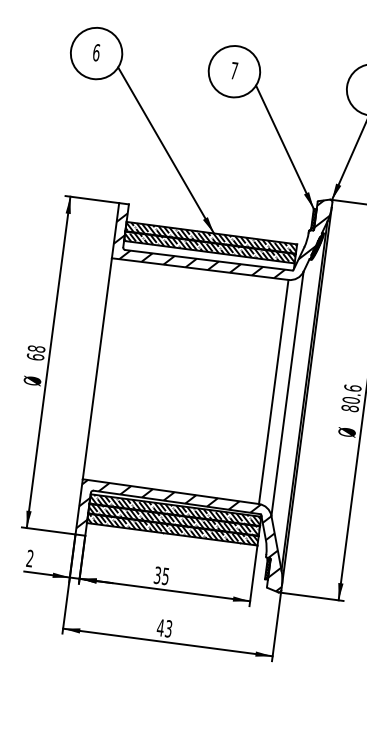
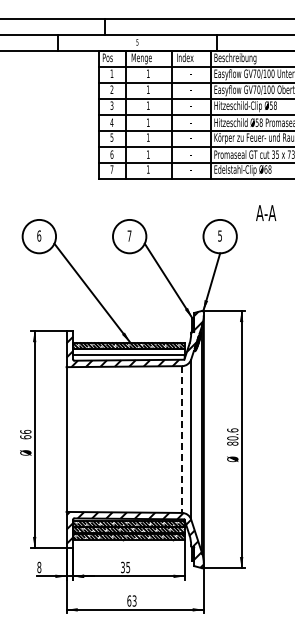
hatch: (209, 246) -> (128, 351), removed
text: (36, 348) -> (25, 431), 68 -> 66
line: (274, 393) -> (182, 440), solid -> dashed
text: (30, 558) -> (39, 567), 2 -> 8
text: (161, 627) -> (129, 600), 43 -> 63

